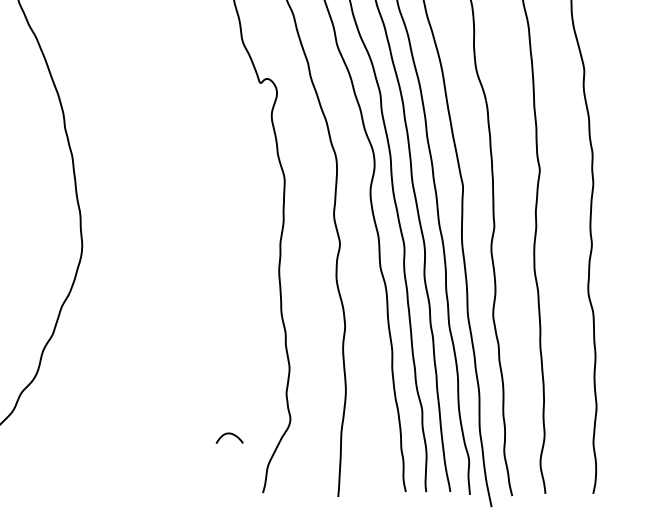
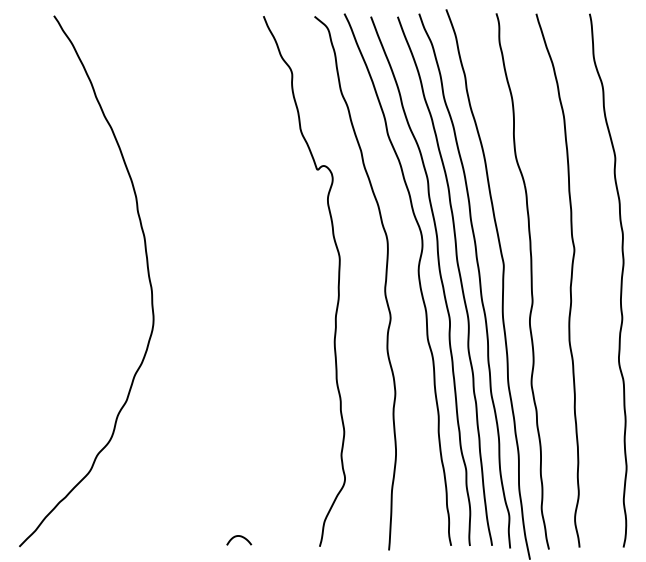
curve: (231, 435) -> (240, 537), moved

